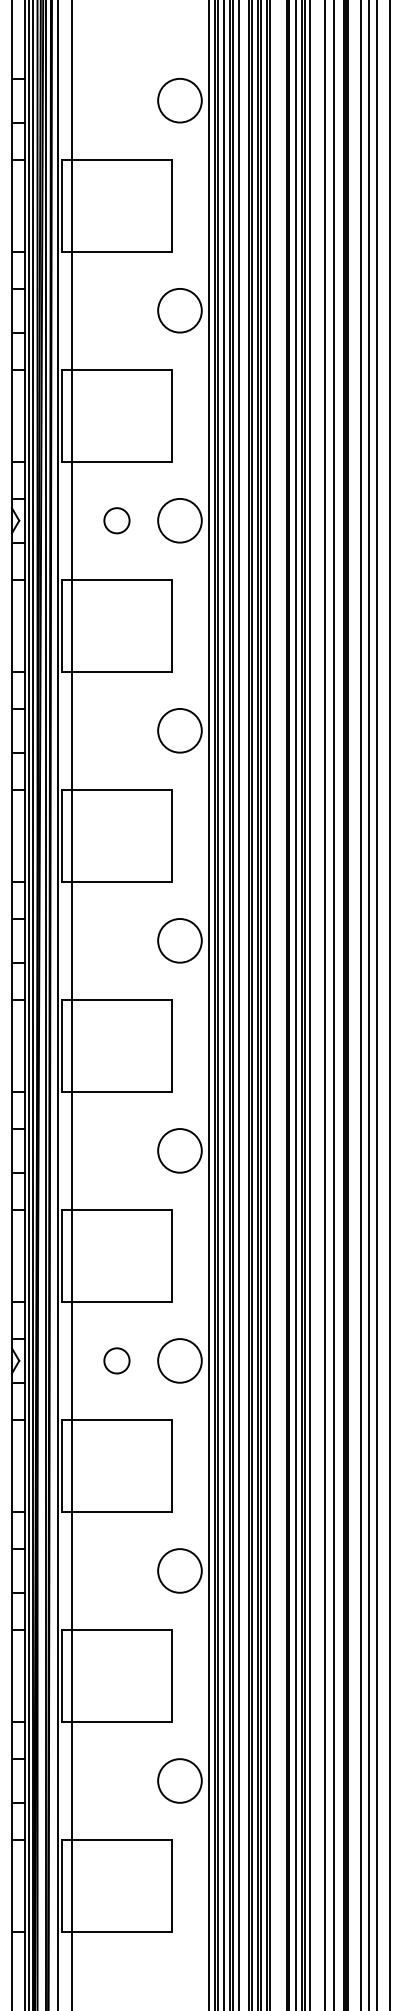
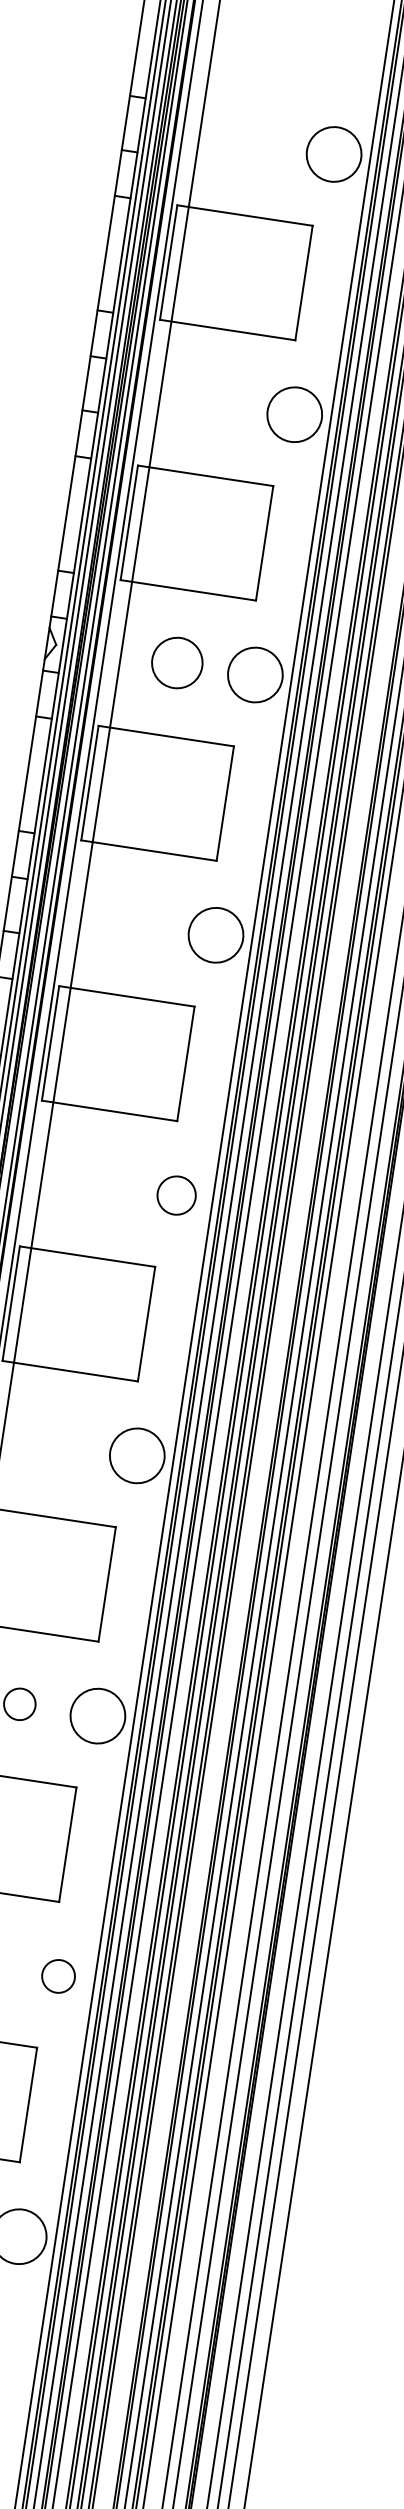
circle: (116, 520) -> (176, 662), size x1.6
circle: (179, 940) -> (176, 1195), size x0.7
circle: (179, 1570) -> (58, 1975), size x0.6

